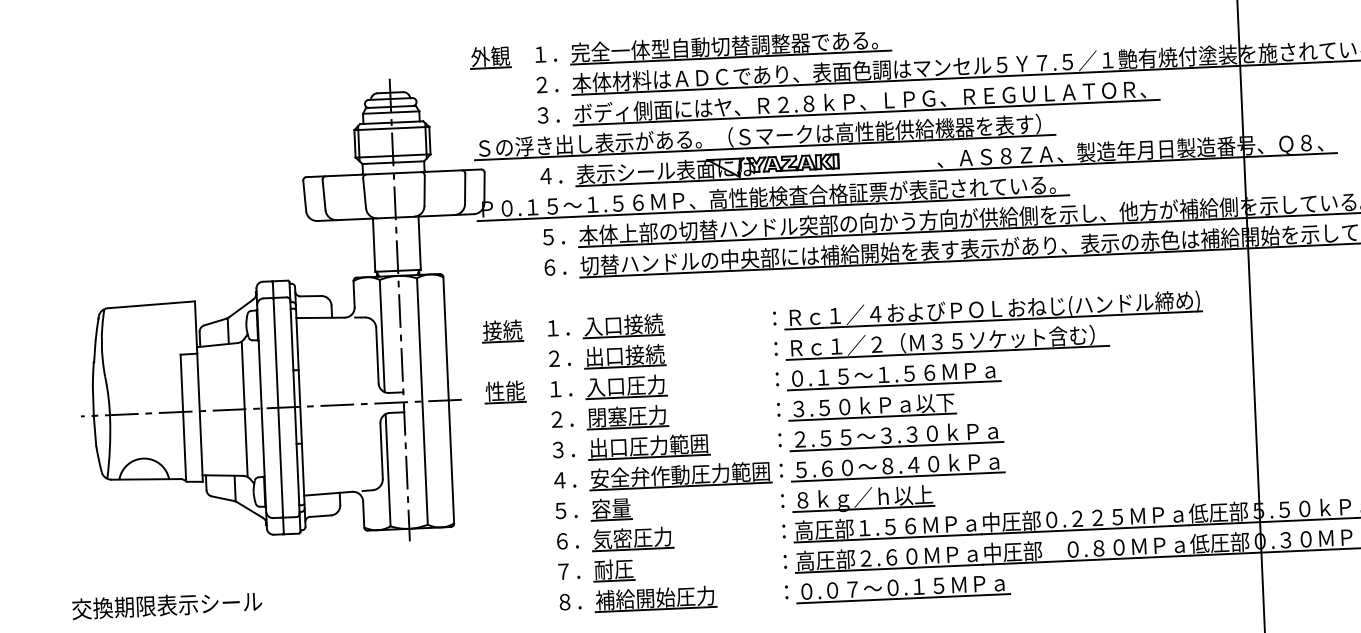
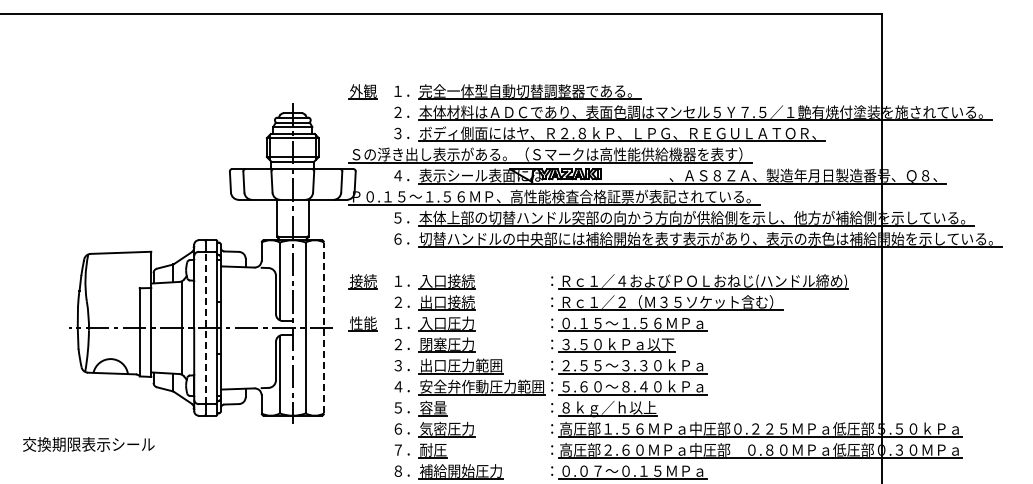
line: (449, 399) -> (324, 327), solid -> dashed
line: (277, 407) -> (205, 327), solid -> dashed
text: (166, 605) -> (88, 444), moved

